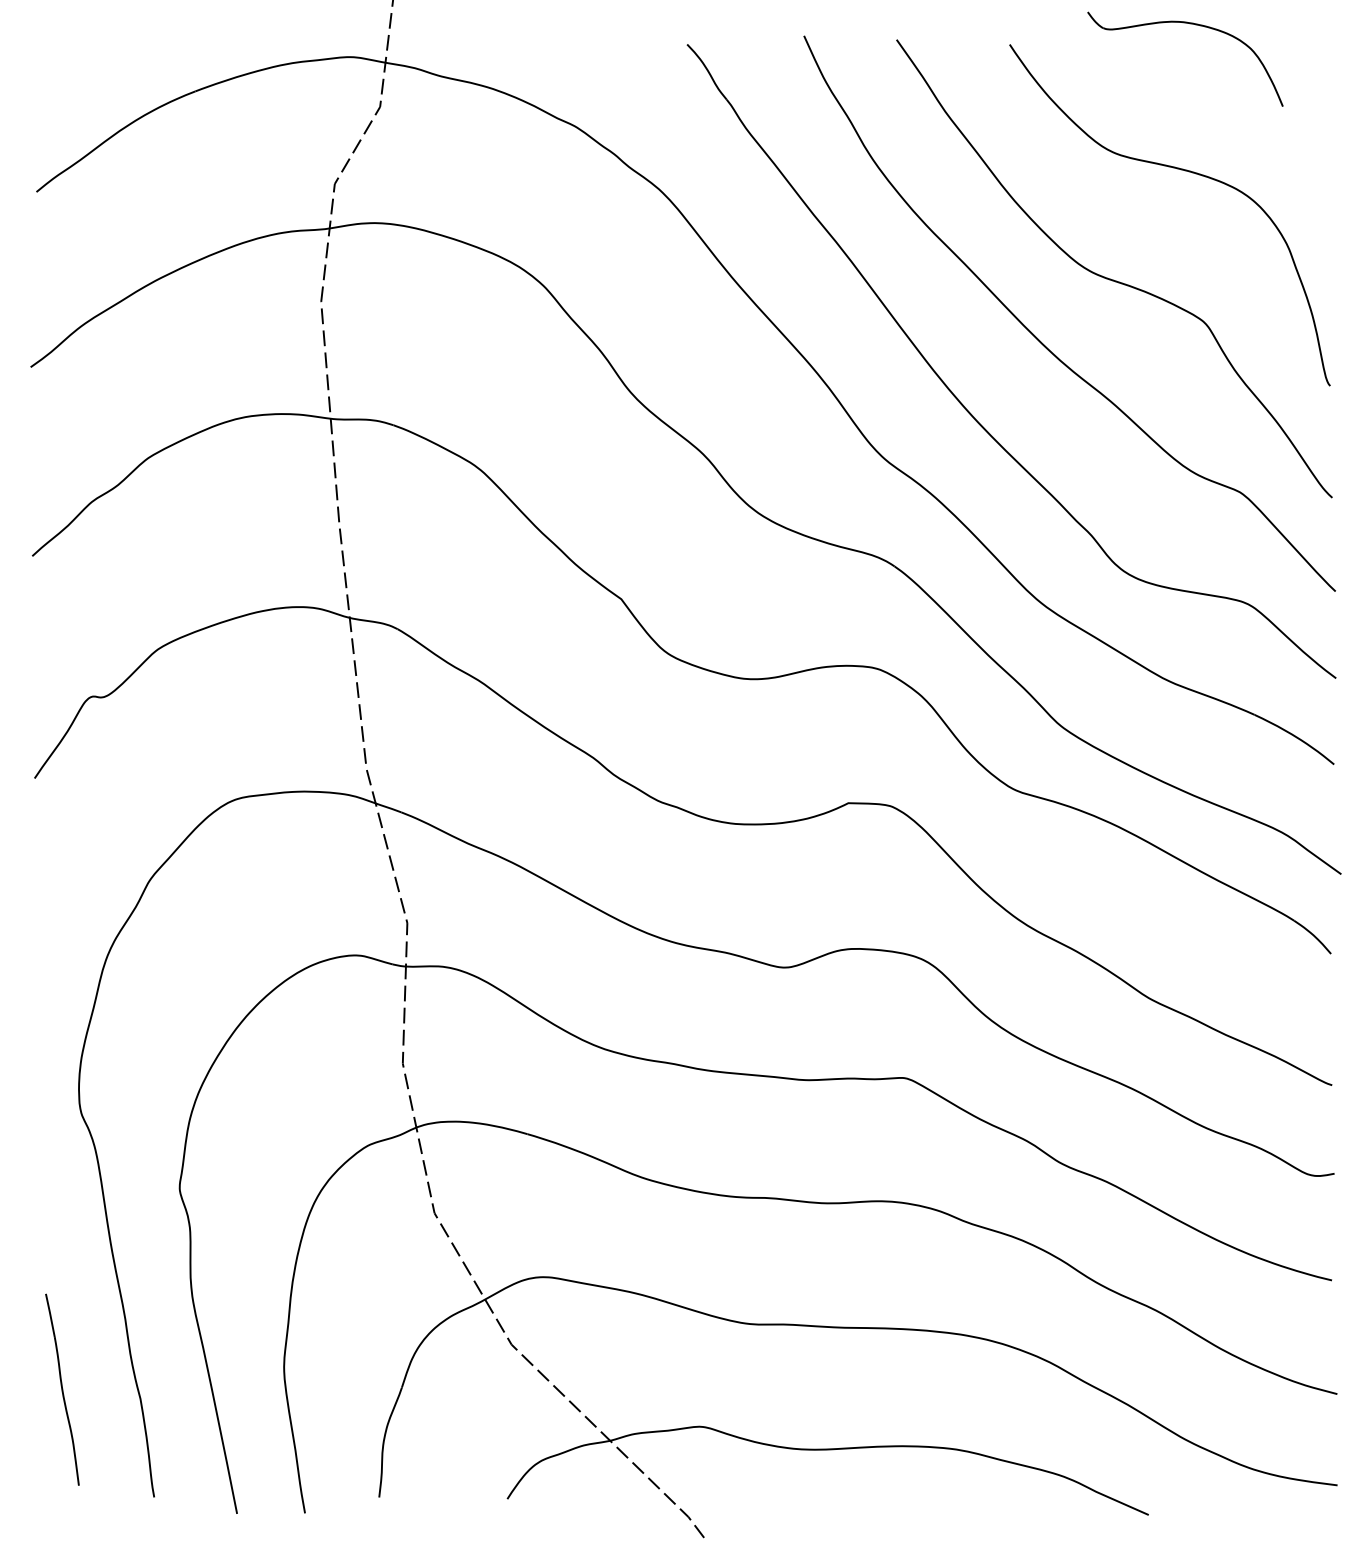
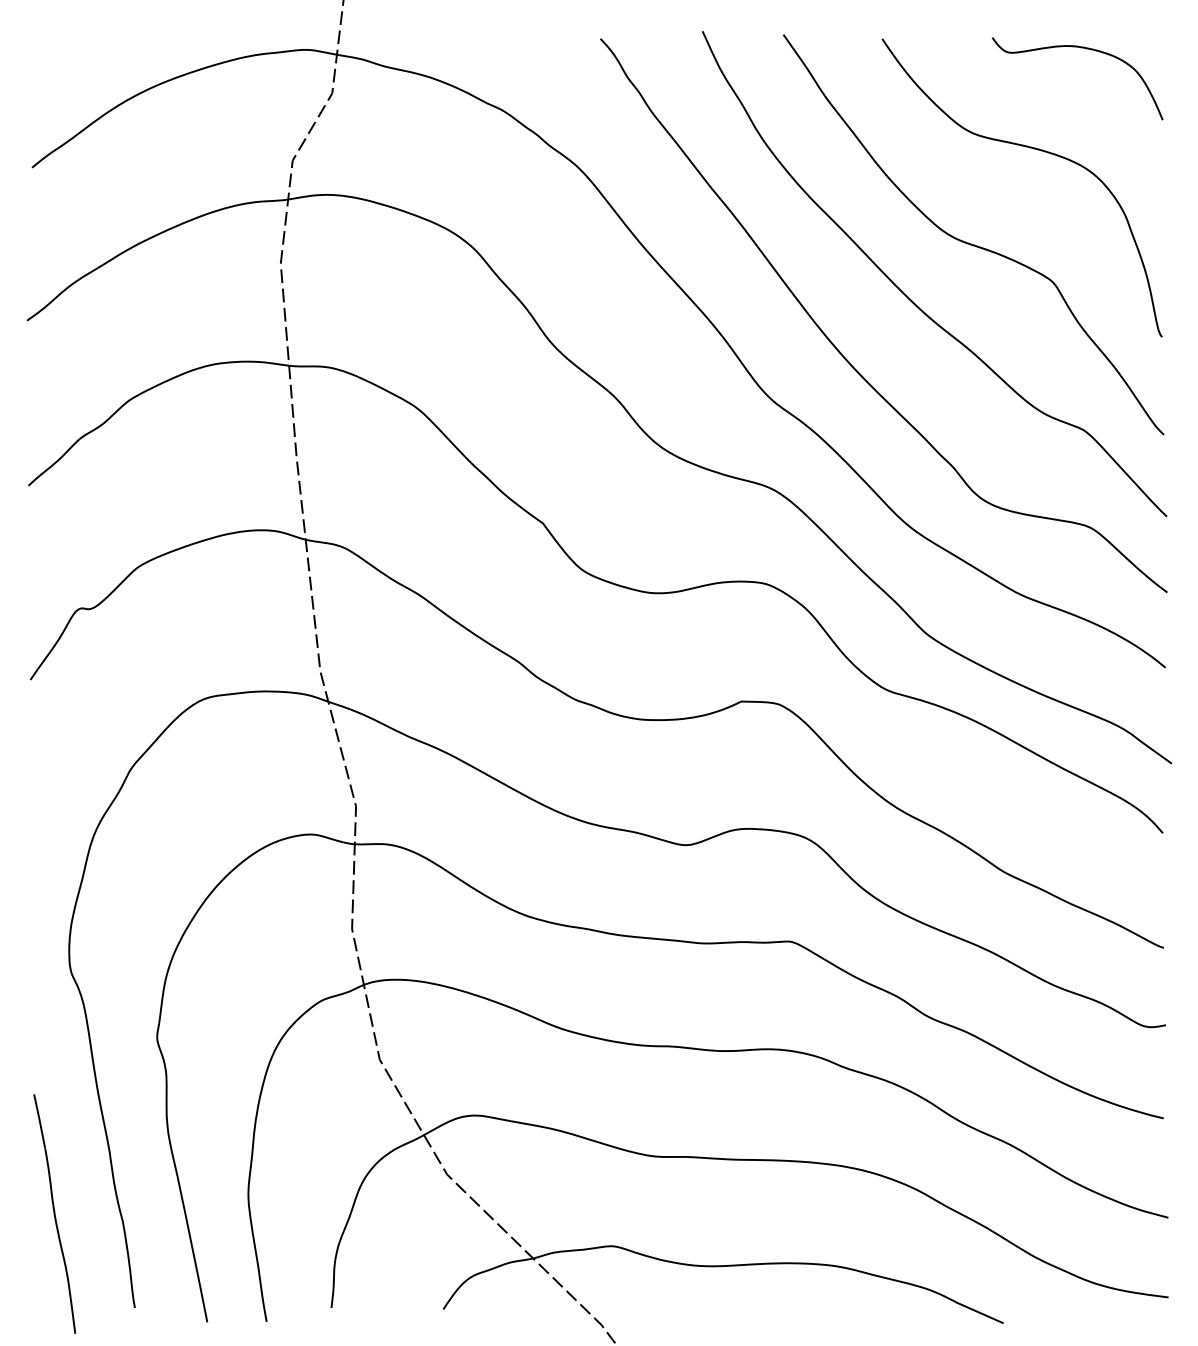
part: (1190, 24) -> (1082, 48), moved
part: (62, 1389) -> (54, 1213), size x1.43

